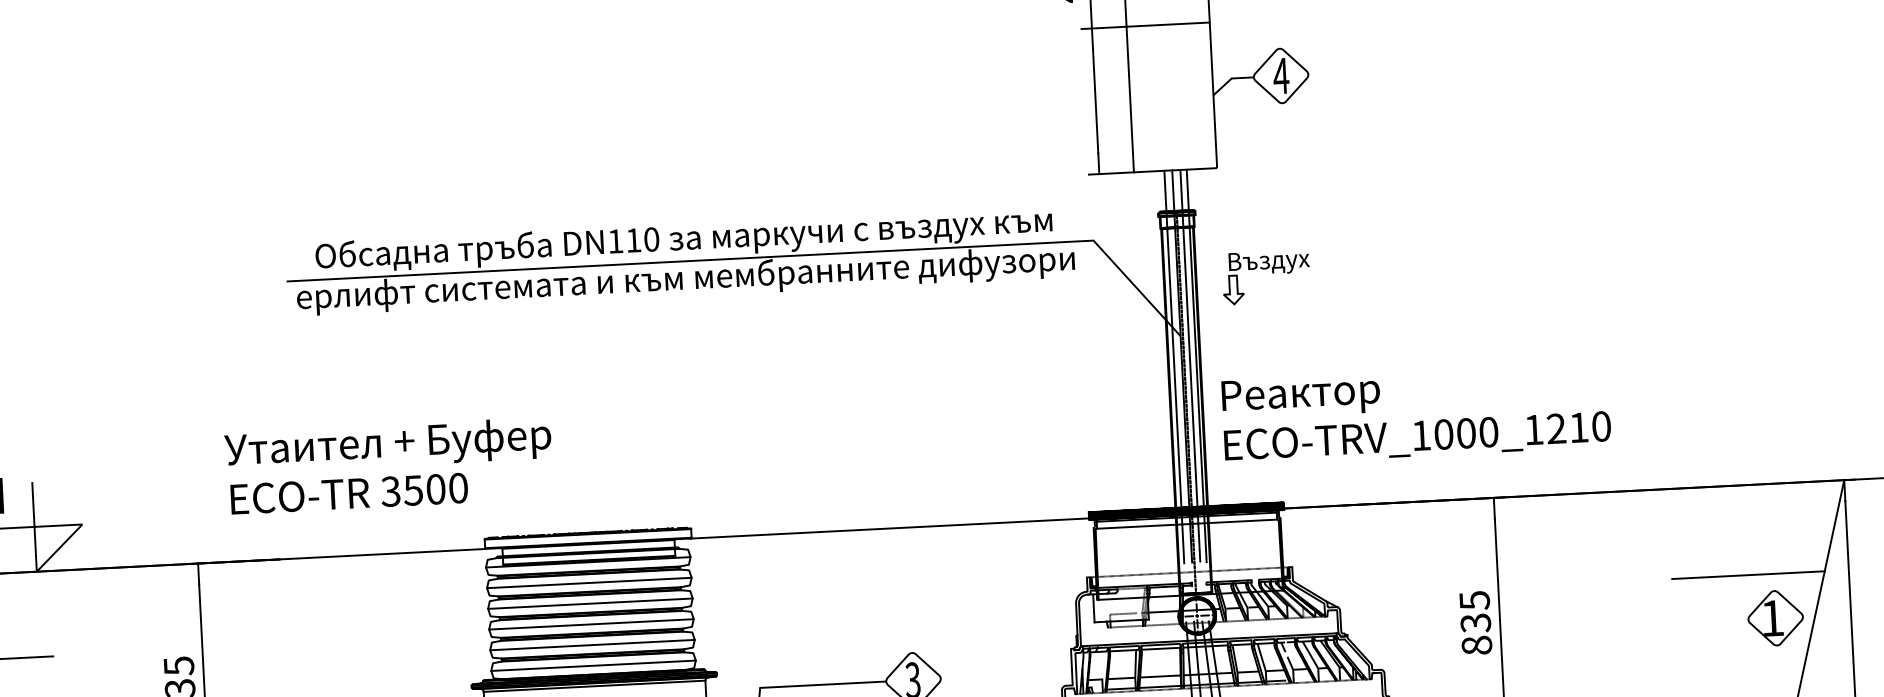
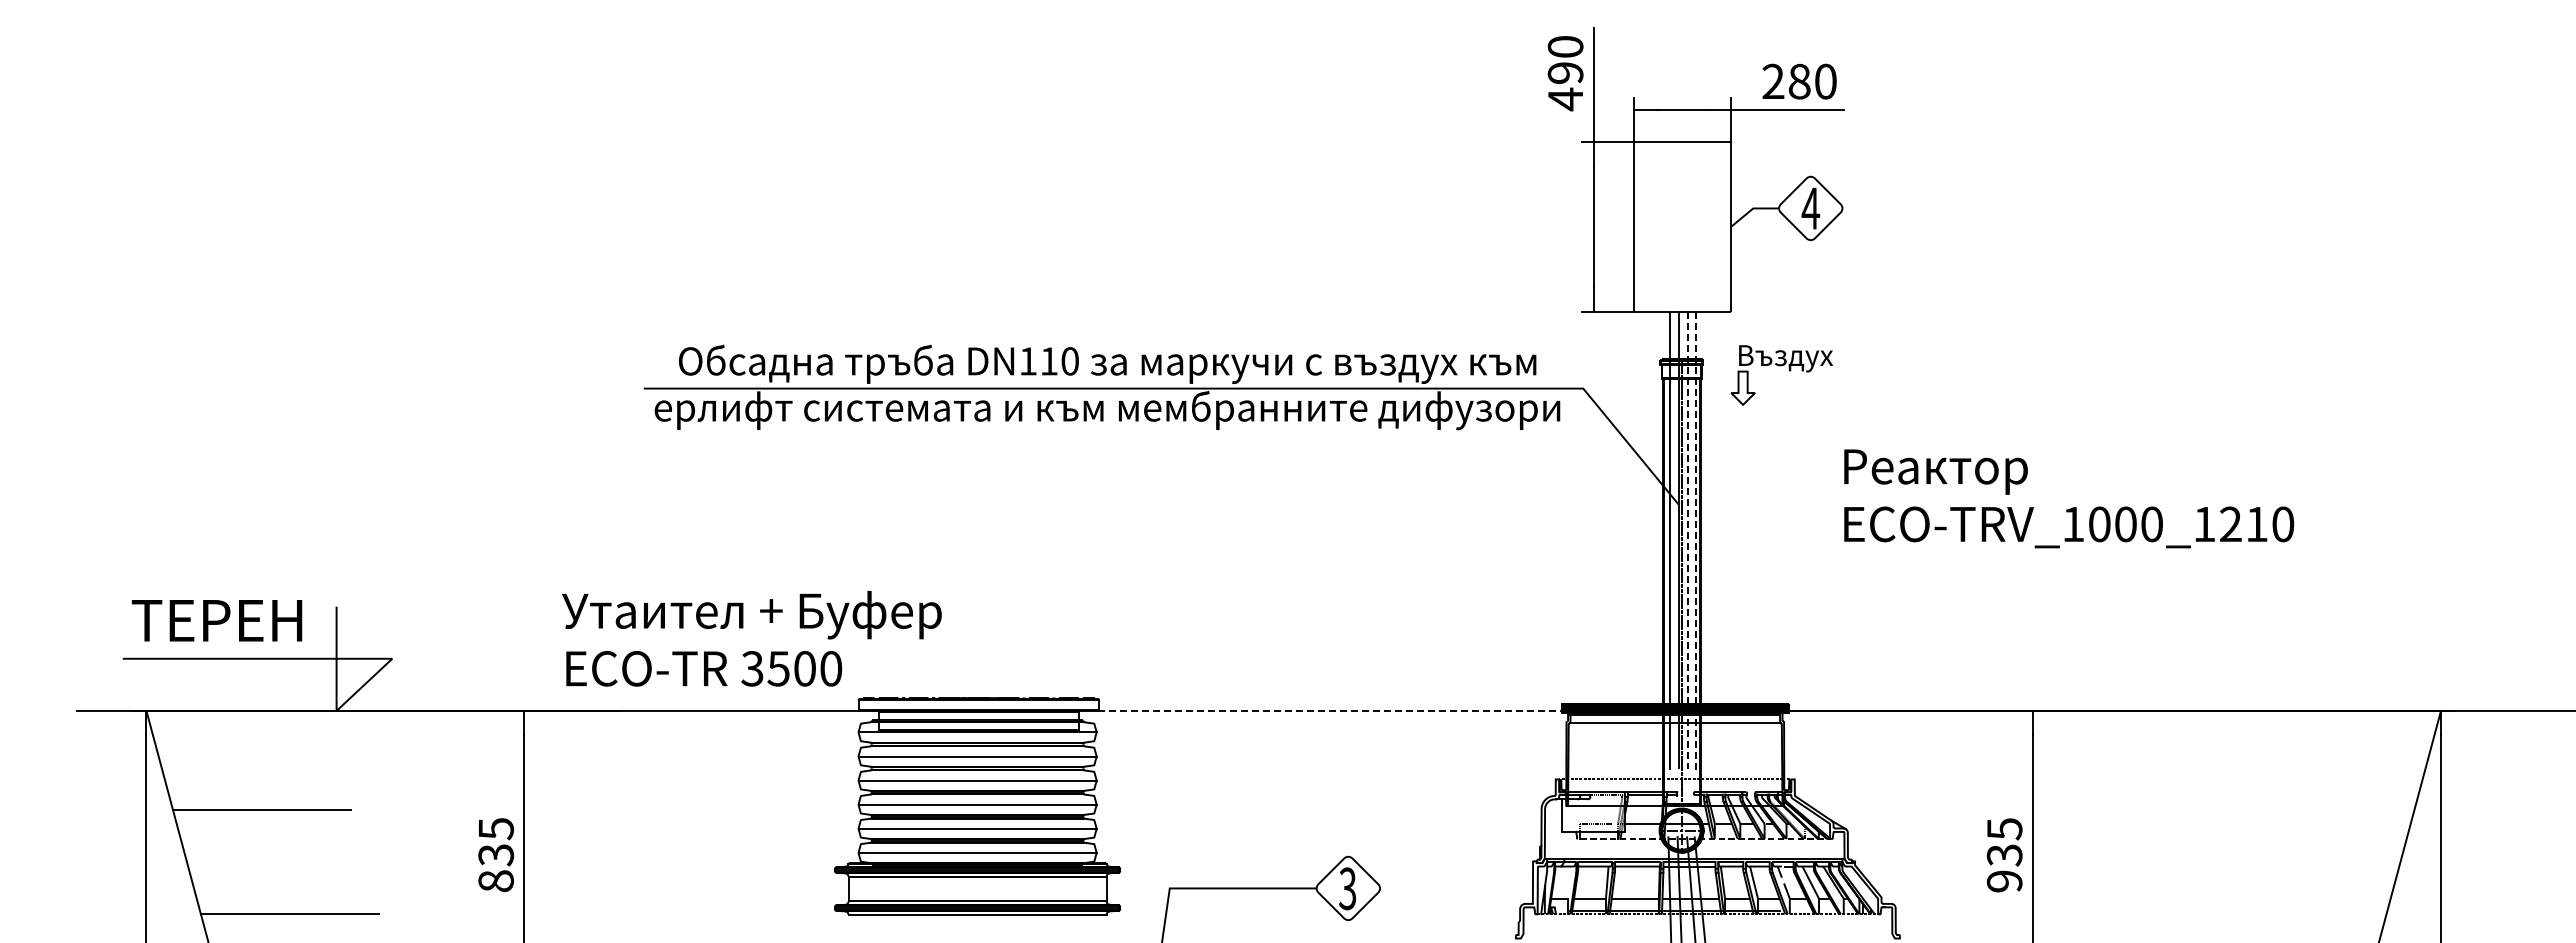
part: (1272, 273) -> (1789, 371), moved
line: (1190, 366) -> (1688, 540), solid -> dashed
line: (1196, 366) -> (1695, 540), solid -> dashed
text: (1416, 413) -> (2069, 498), moved
text: (388, 465) -> (751, 638), moved
line: (890, 528) -> (1330, 710), solid -> dashed
line: (1747, 575) -> (2323, 815), removed
part: (1775, 617) -> (2352, 866), removed
text: (1476, 645) -> (2004, 881), 835 -> 935

